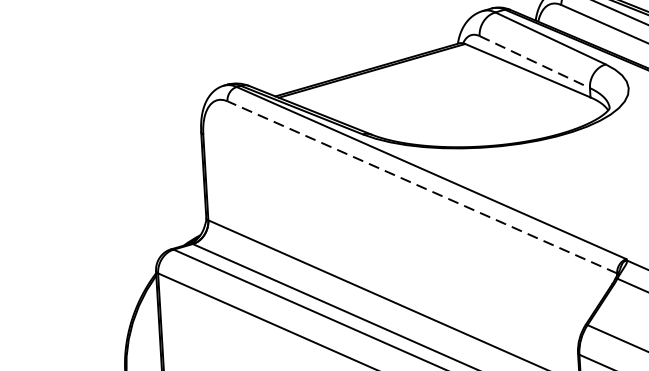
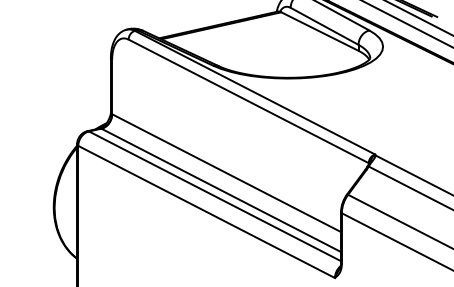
line: (534, 62) -> (324, 26), dashed -> solid
line: (421, 187) -> (248, 101), dashed -> solid

